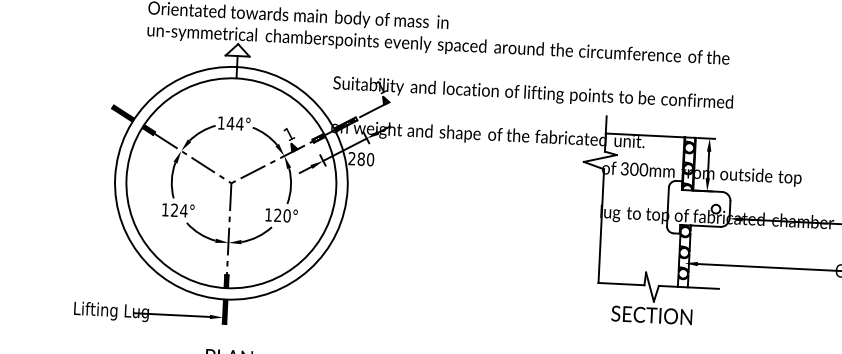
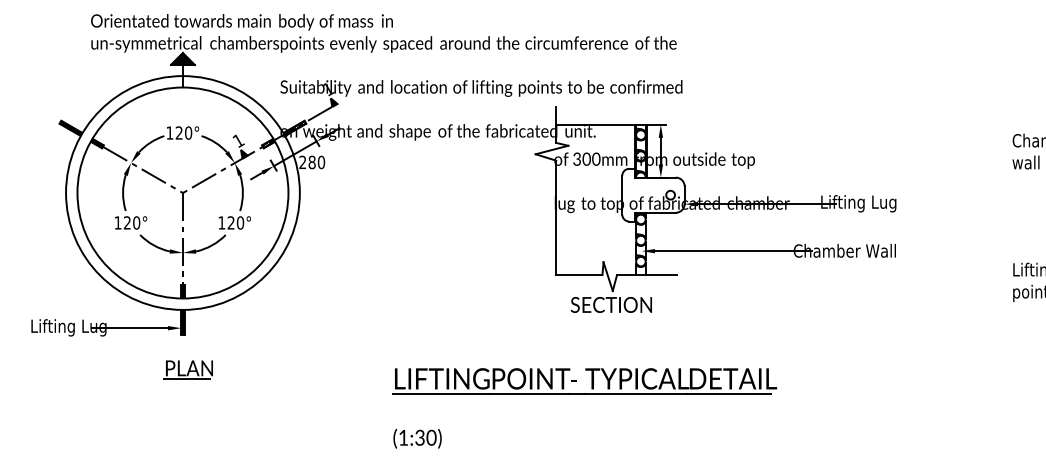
hatch: (237, 50) -> (182, 59), added
text: (234, 123) -> (183, 132), 144° -> 120°
text: (183, 210) -> (136, 222), 124° -> 120°

